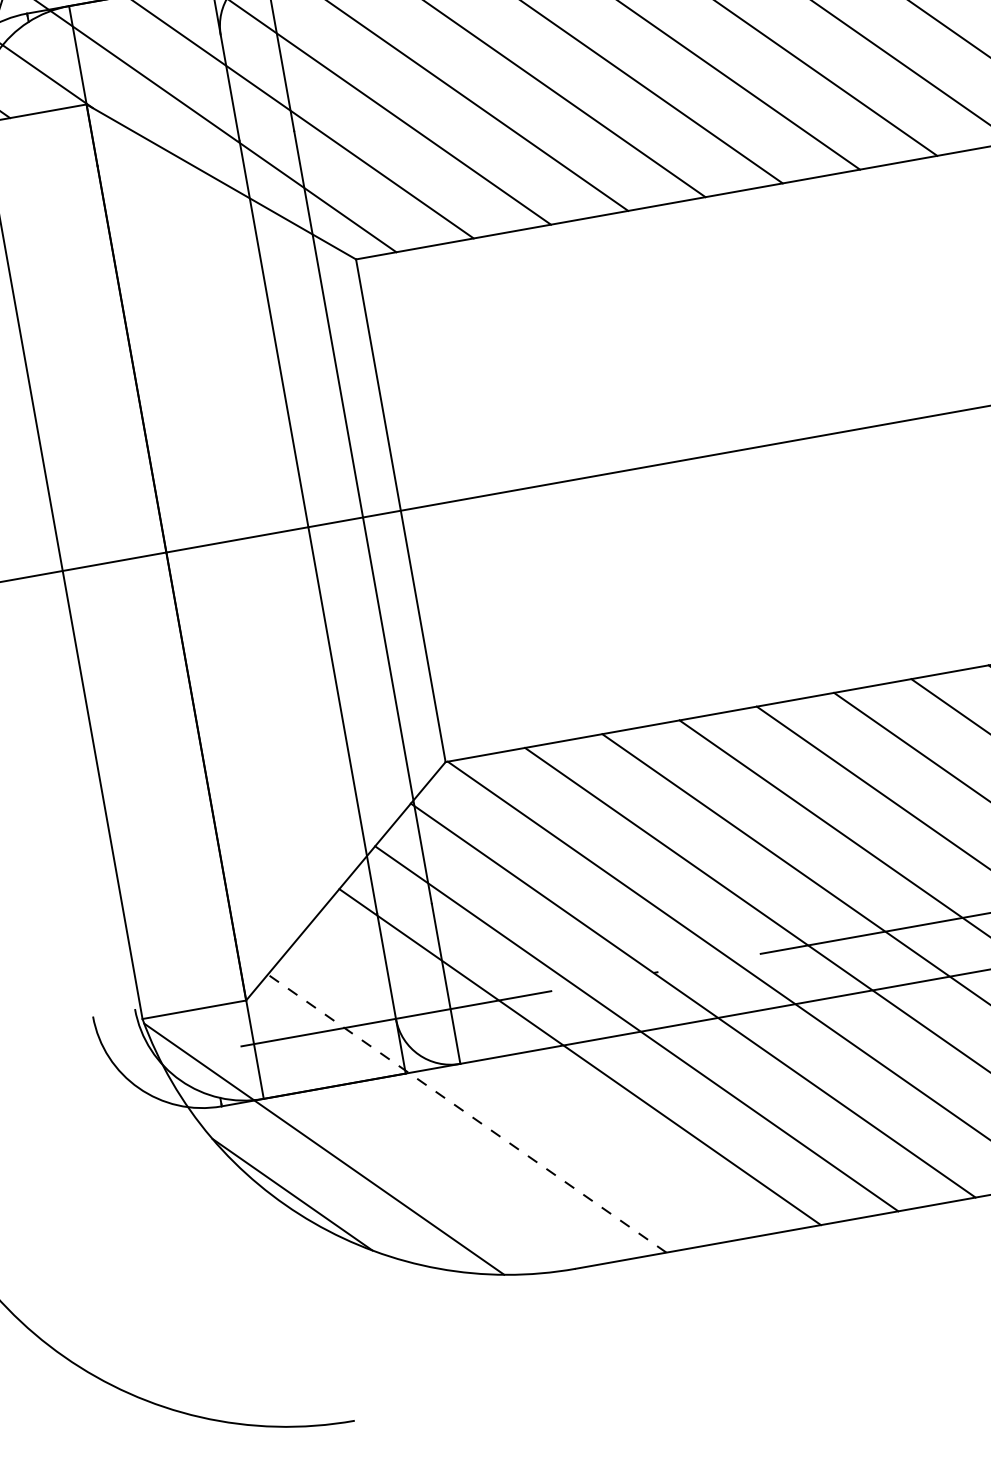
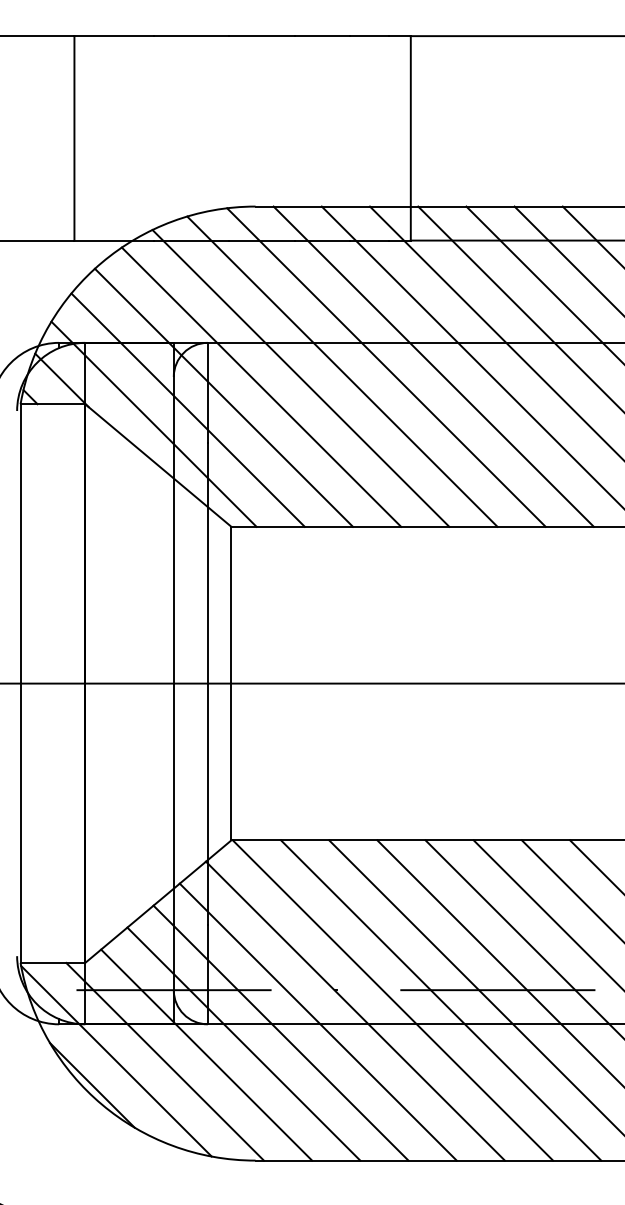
line: (522, 1084) -> (243, 1043), added
line: (466, 1112) -> (206, 1054), dashed -> solid
line: (401, 1135) -> (164, 1061), added

